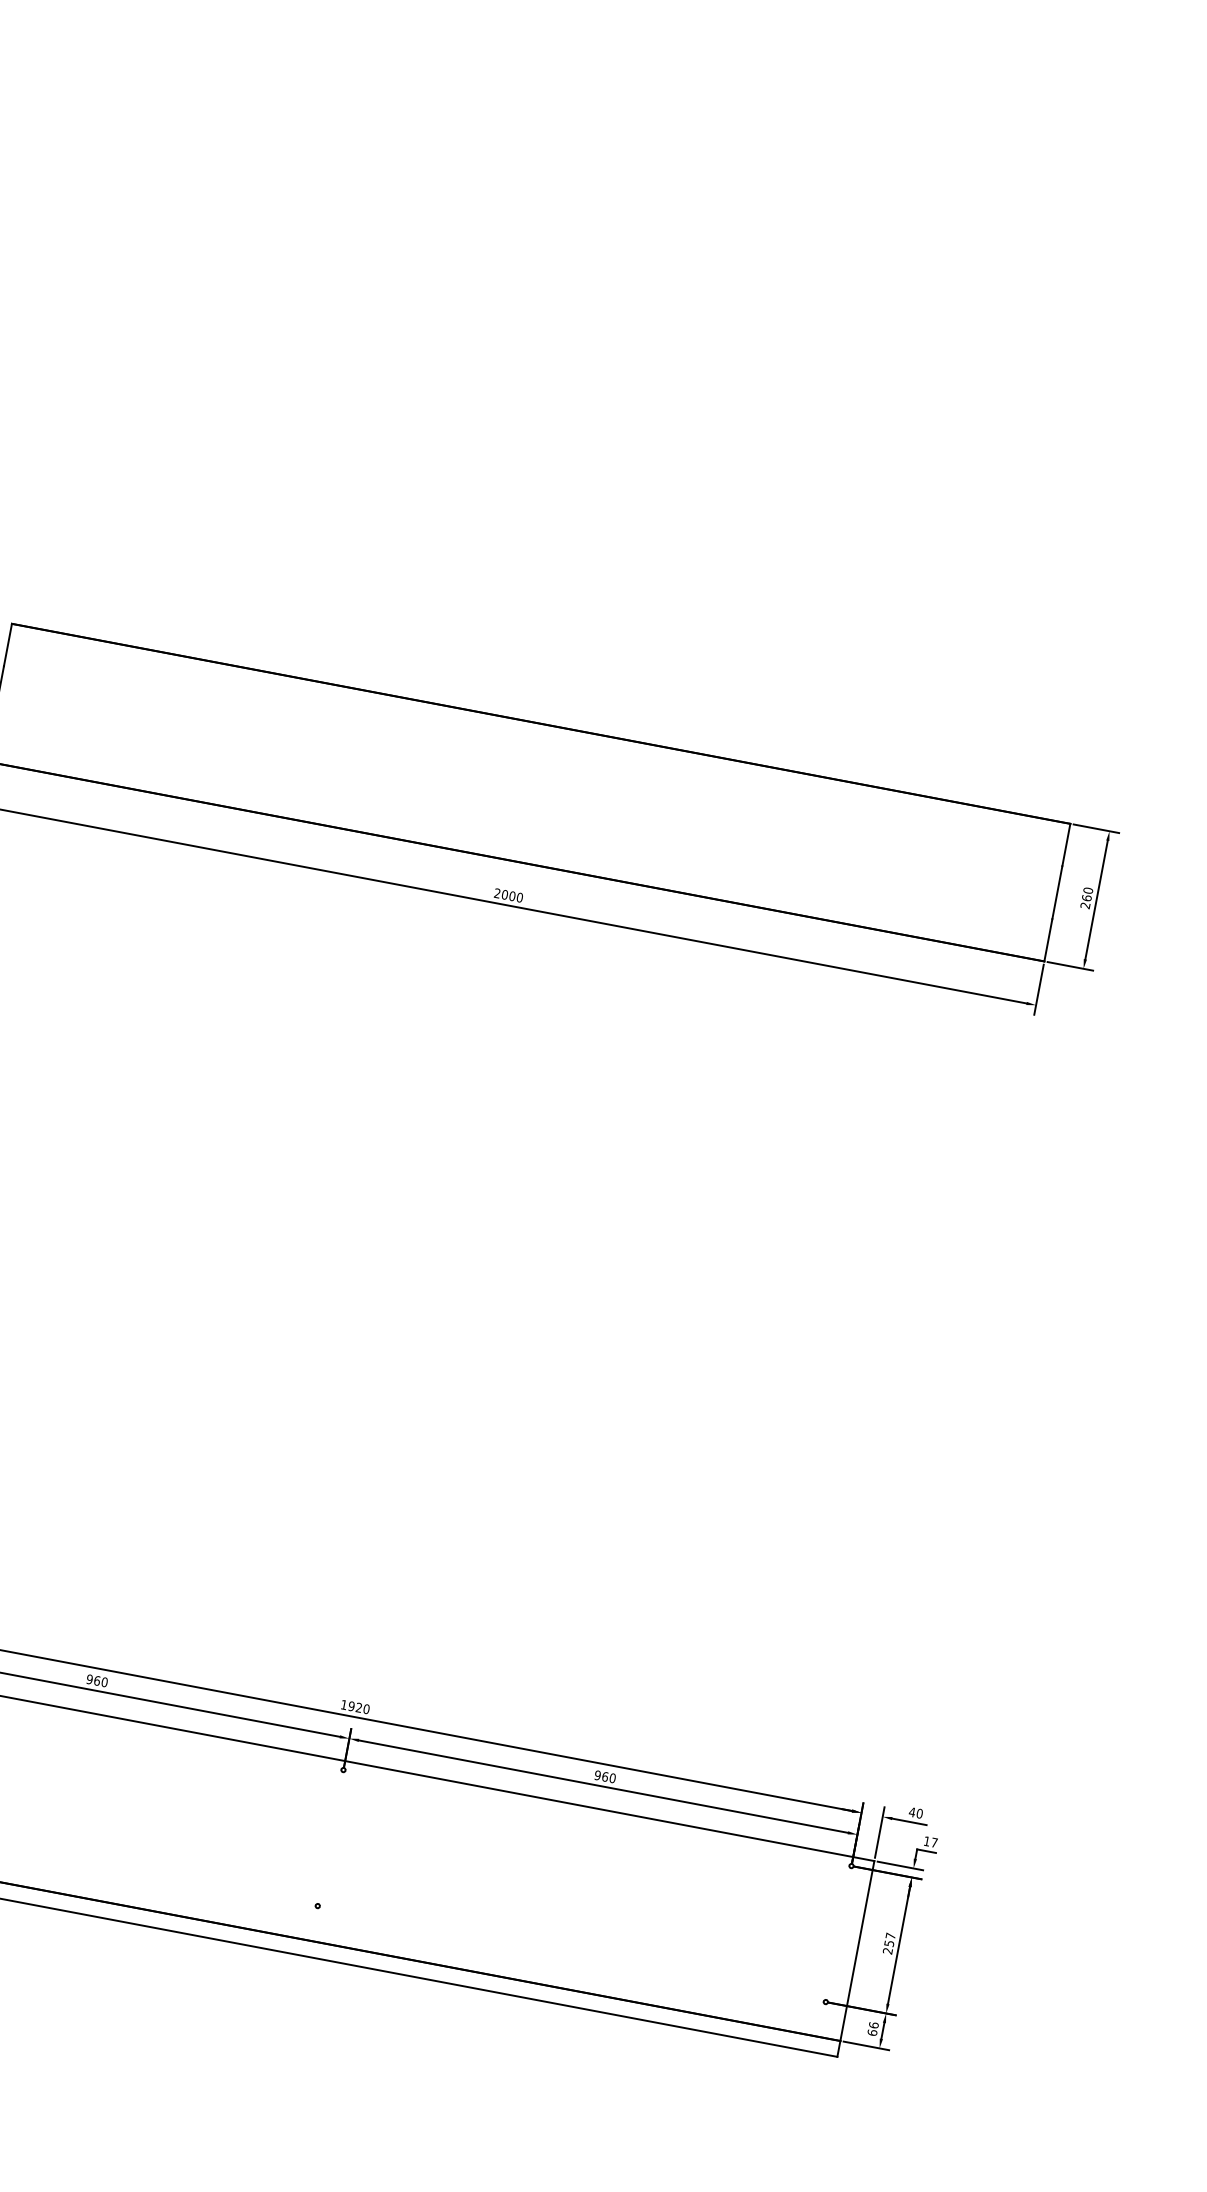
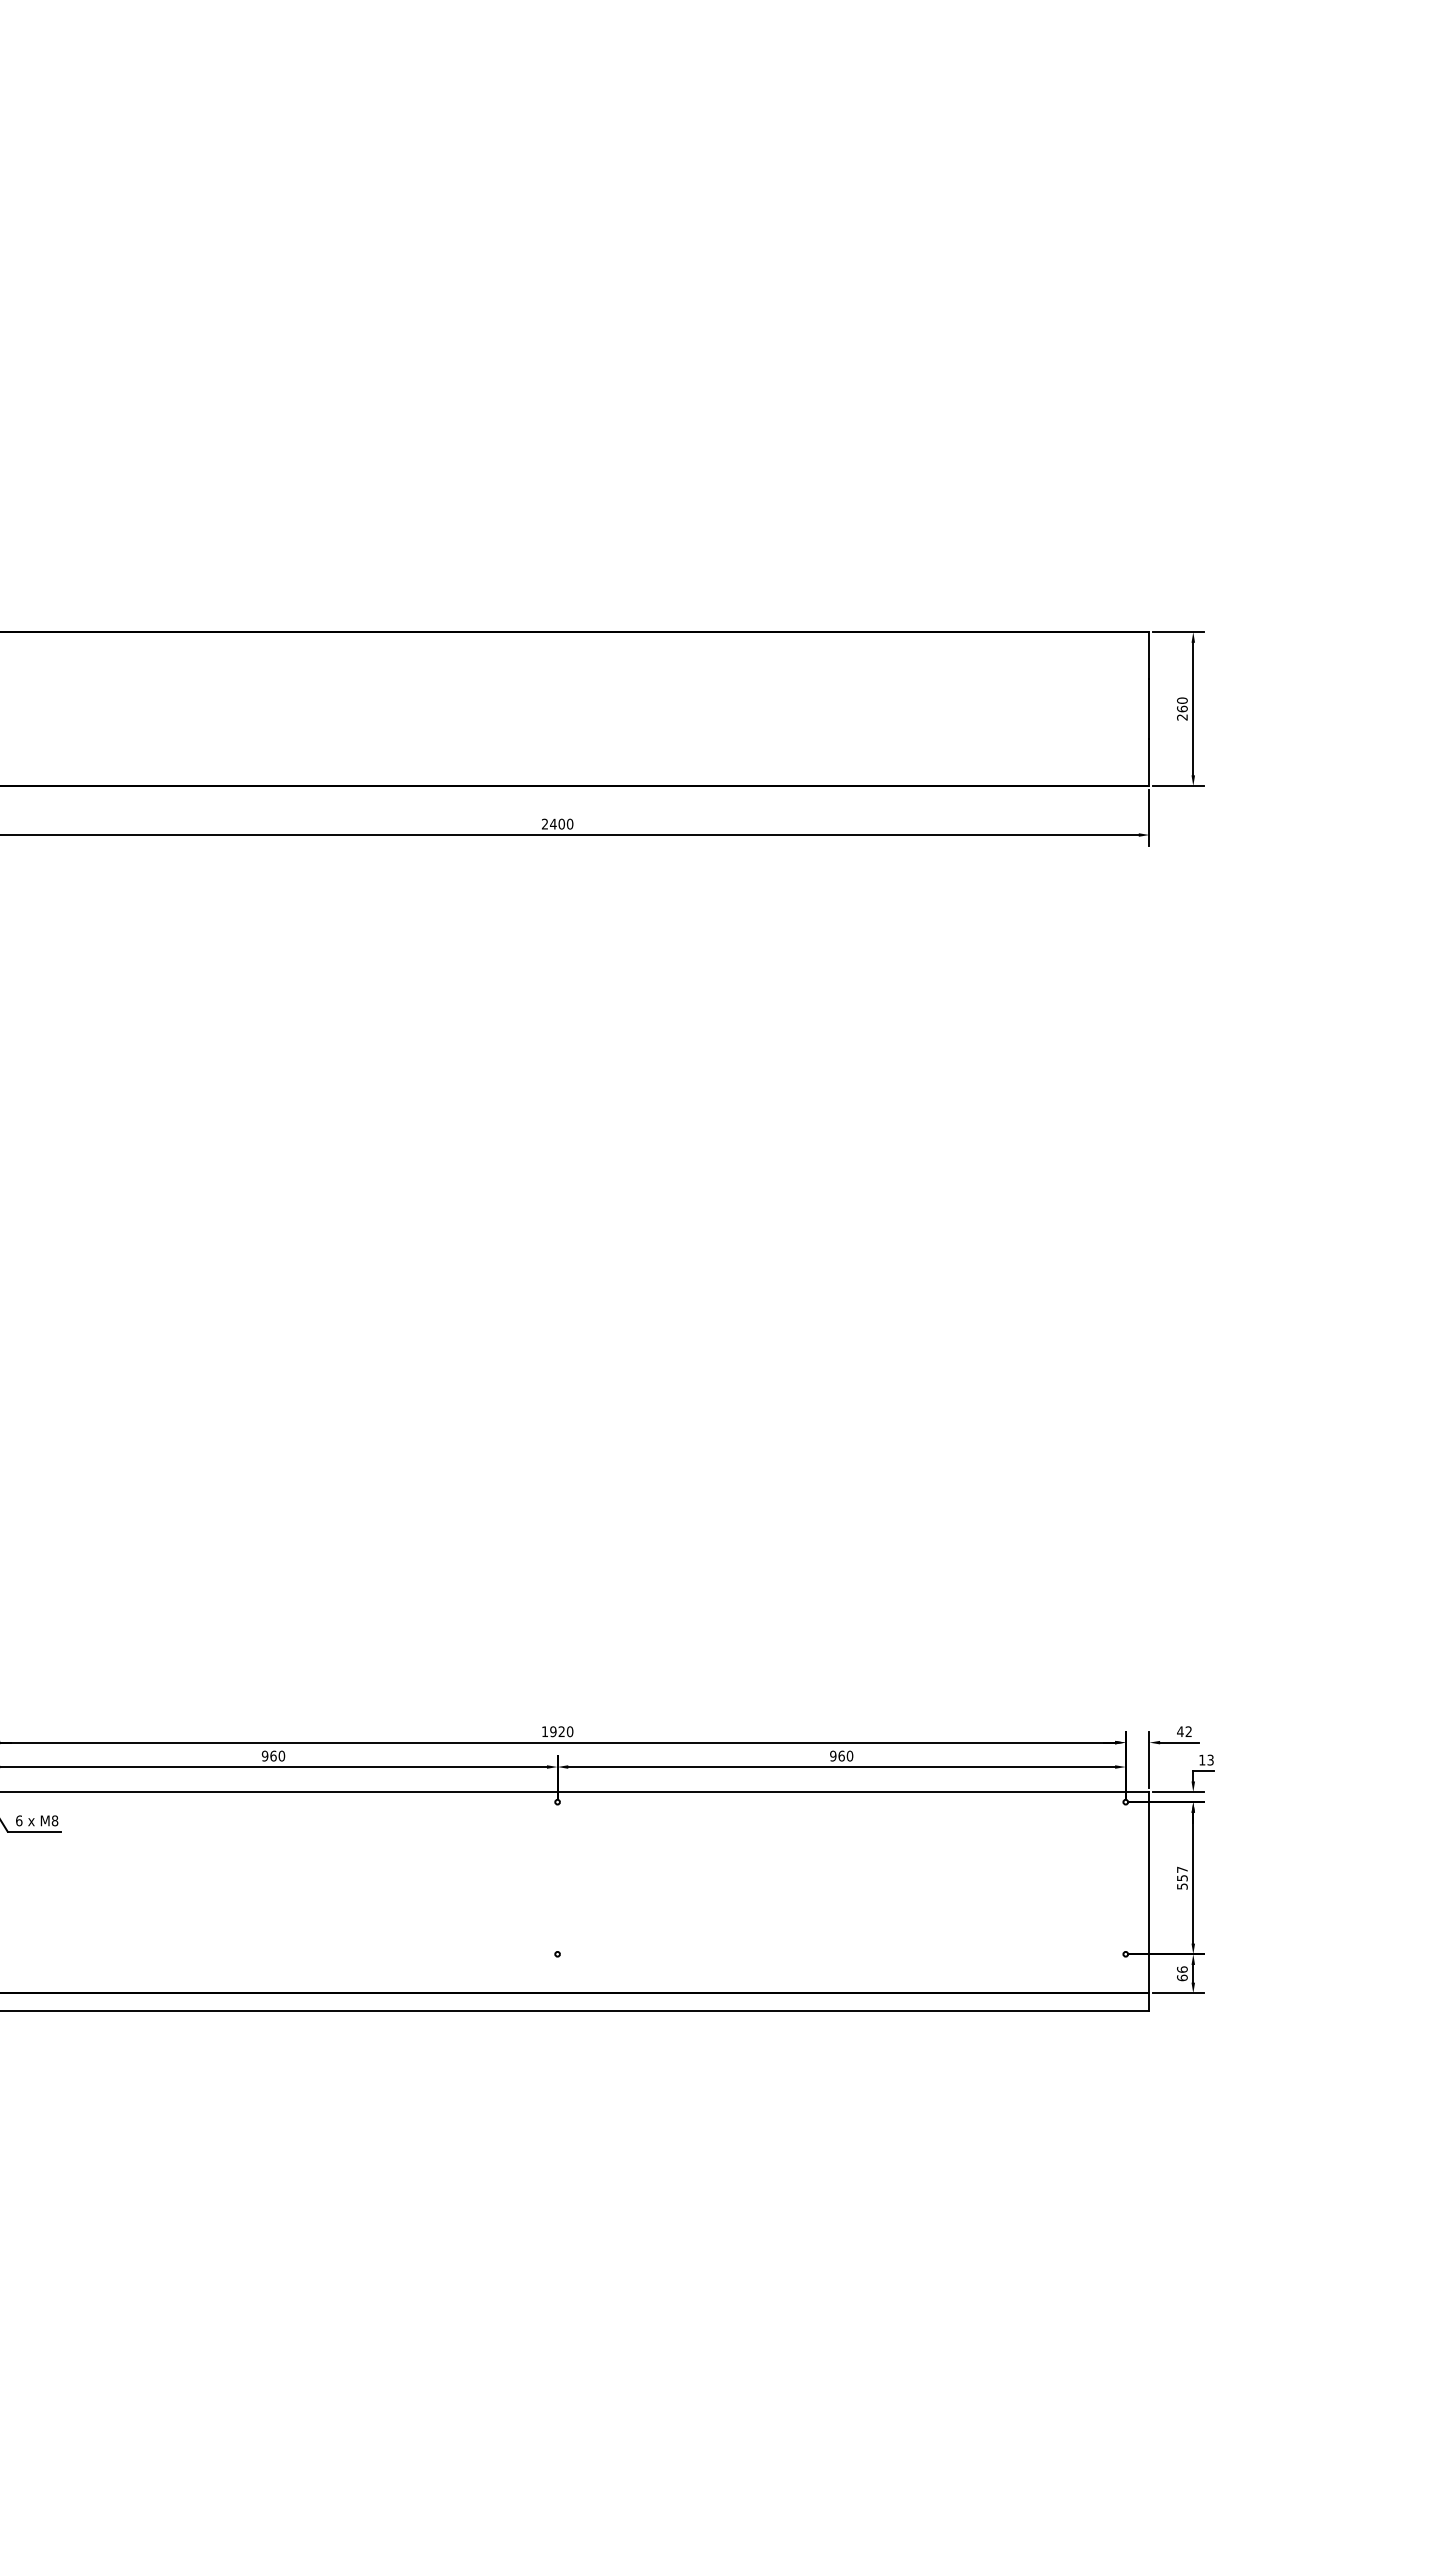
text: (505, 894) -> (553, 823), 2000 -> 2400
text: (919, 1813) -> (1188, 1731), 40 -> 42
text: (934, 1842) -> (1210, 1759), 17 -> 13
text: (887, 1951) -> (1182, 1886), 257 -> 557

